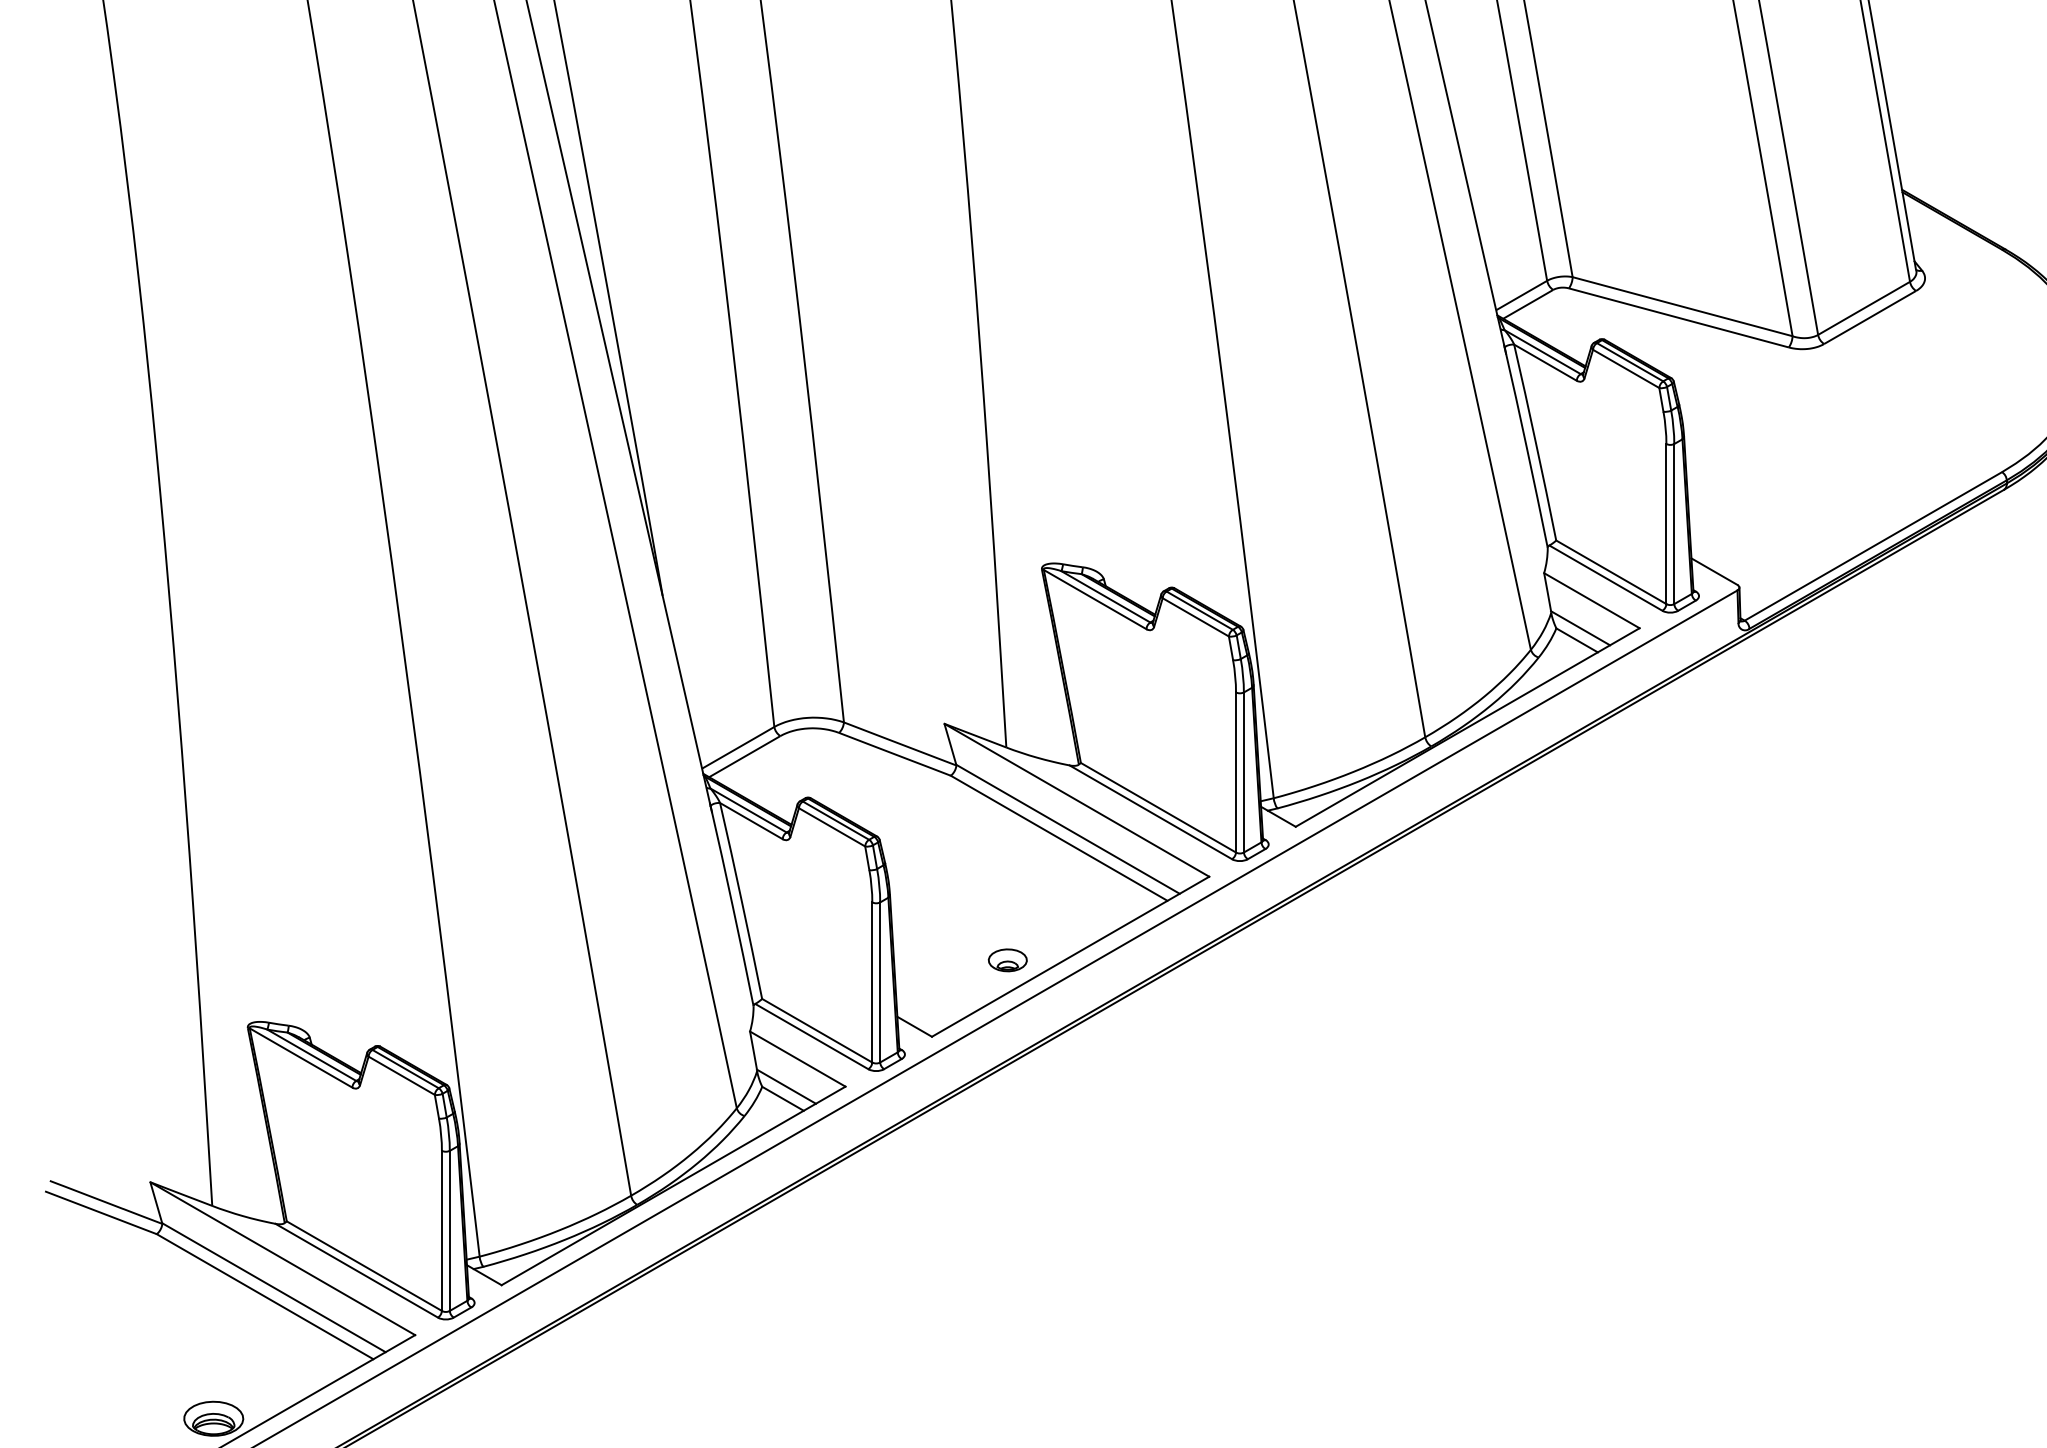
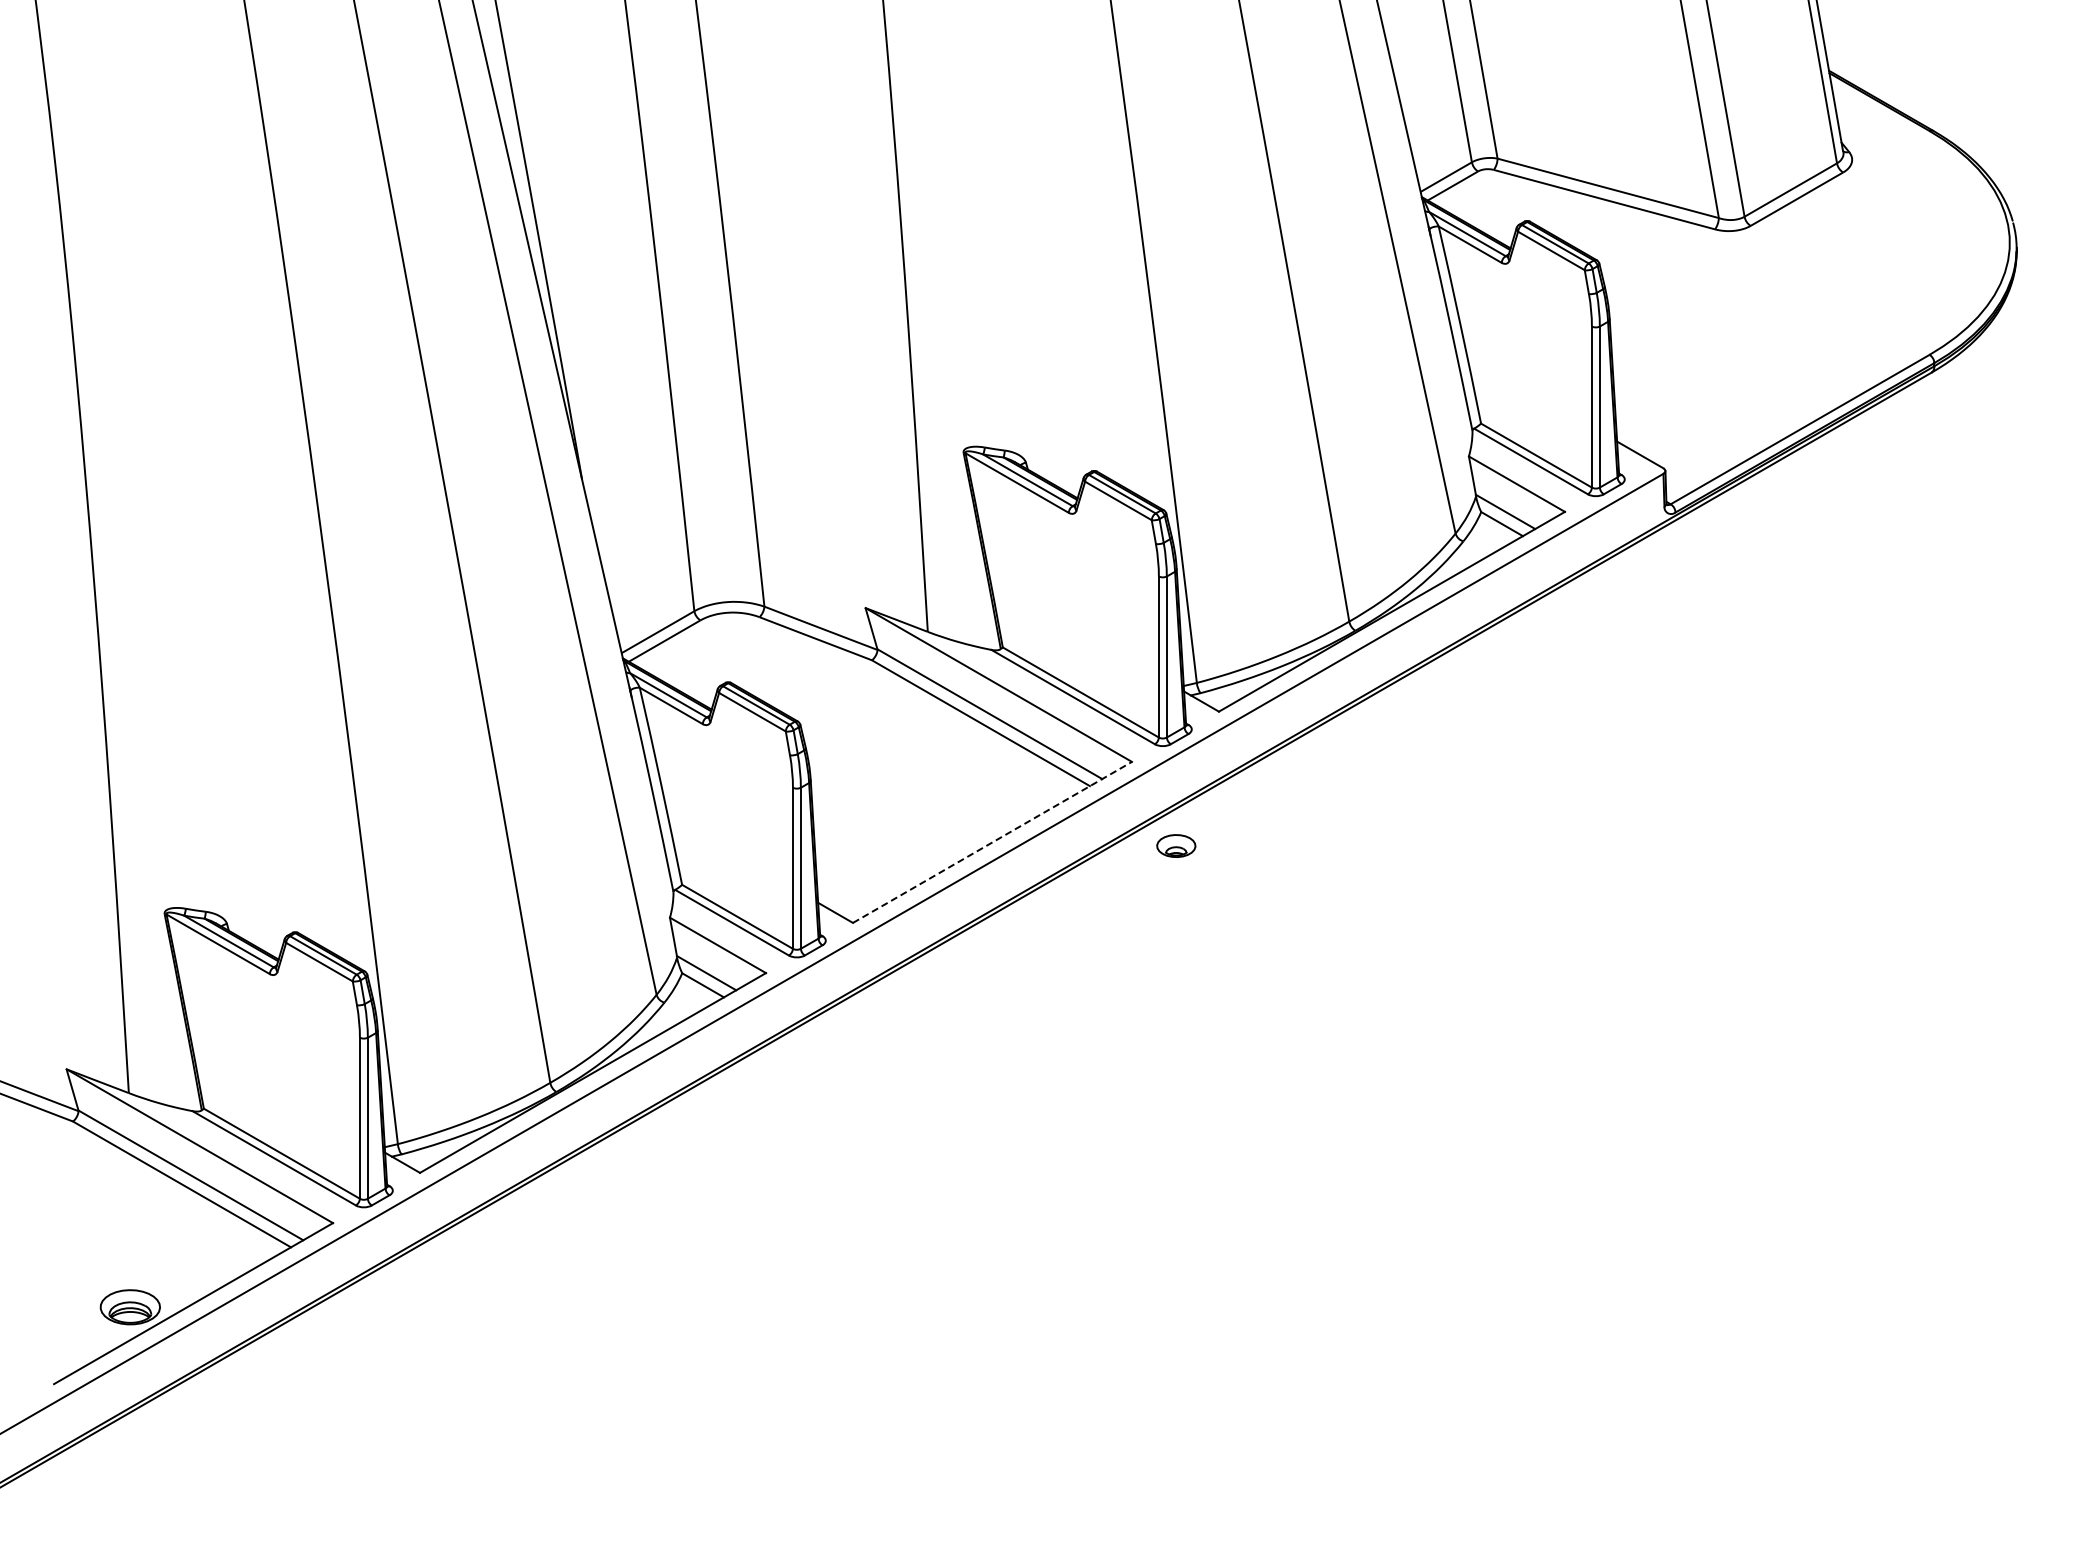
line: (1070, 956) -> (992, 842), solid -> dashed
part: (1008, 959) -> (1176, 845), moved

